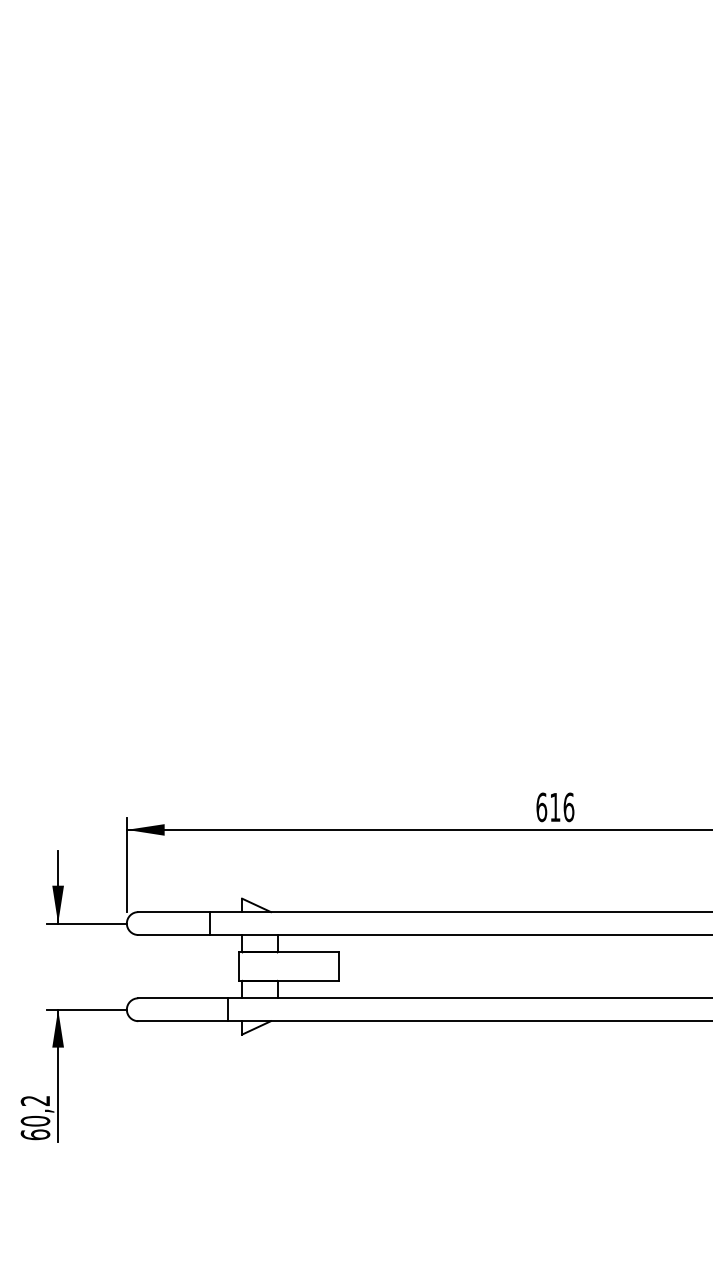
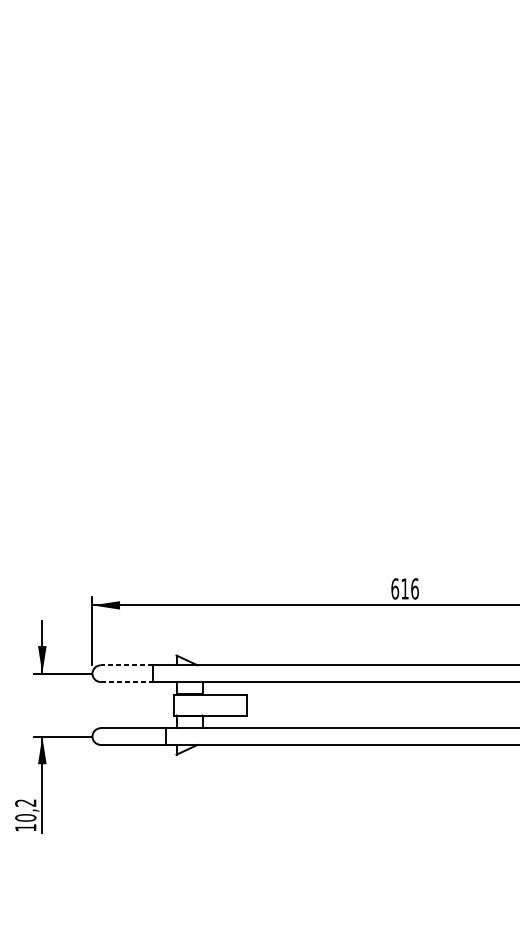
line: (174, 912) -> (127, 665), solid -> dashed
line: (174, 935) -> (127, 682), solid -> dashed
text: (35, 1134) -> (25, 827), 60,2 -> 10,2

